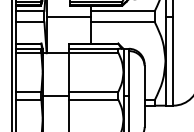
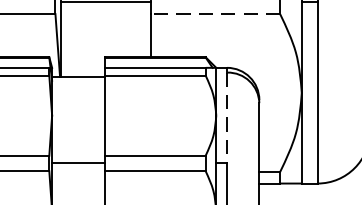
line: (123, 22) -> (216, 14), solid -> dashed
line: (128, 73) -> (226, 118), solid -> dashed

